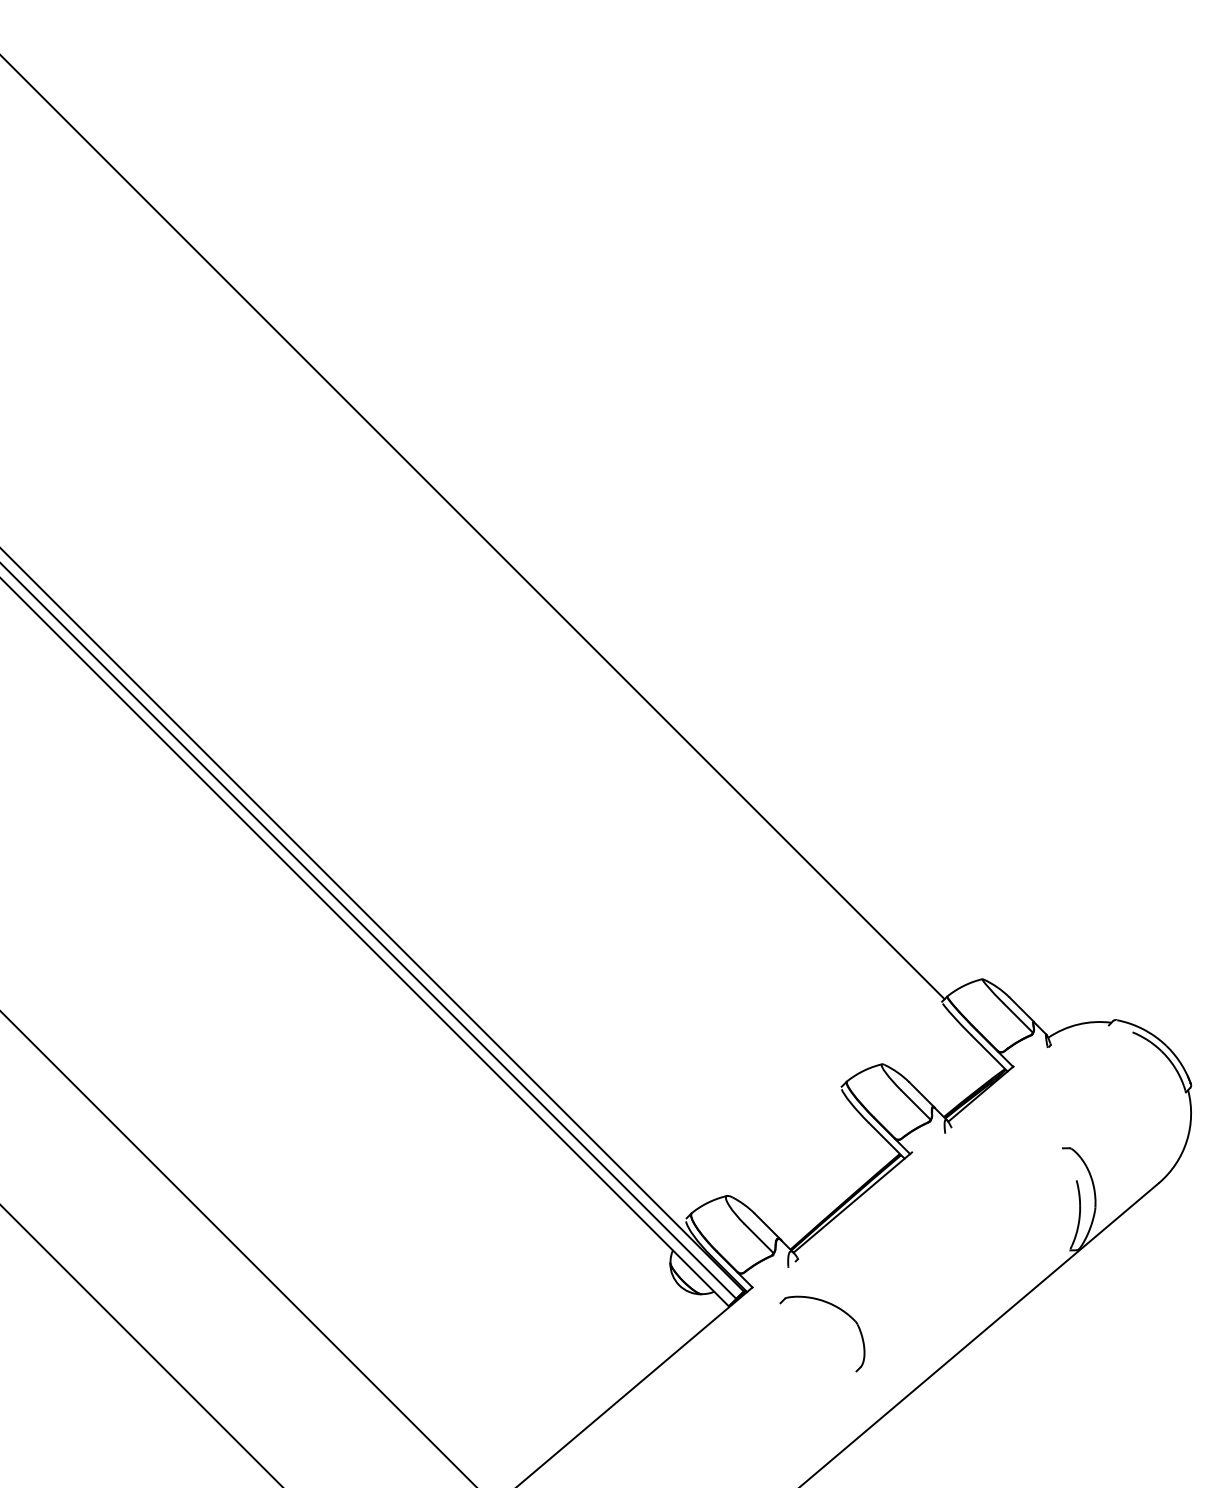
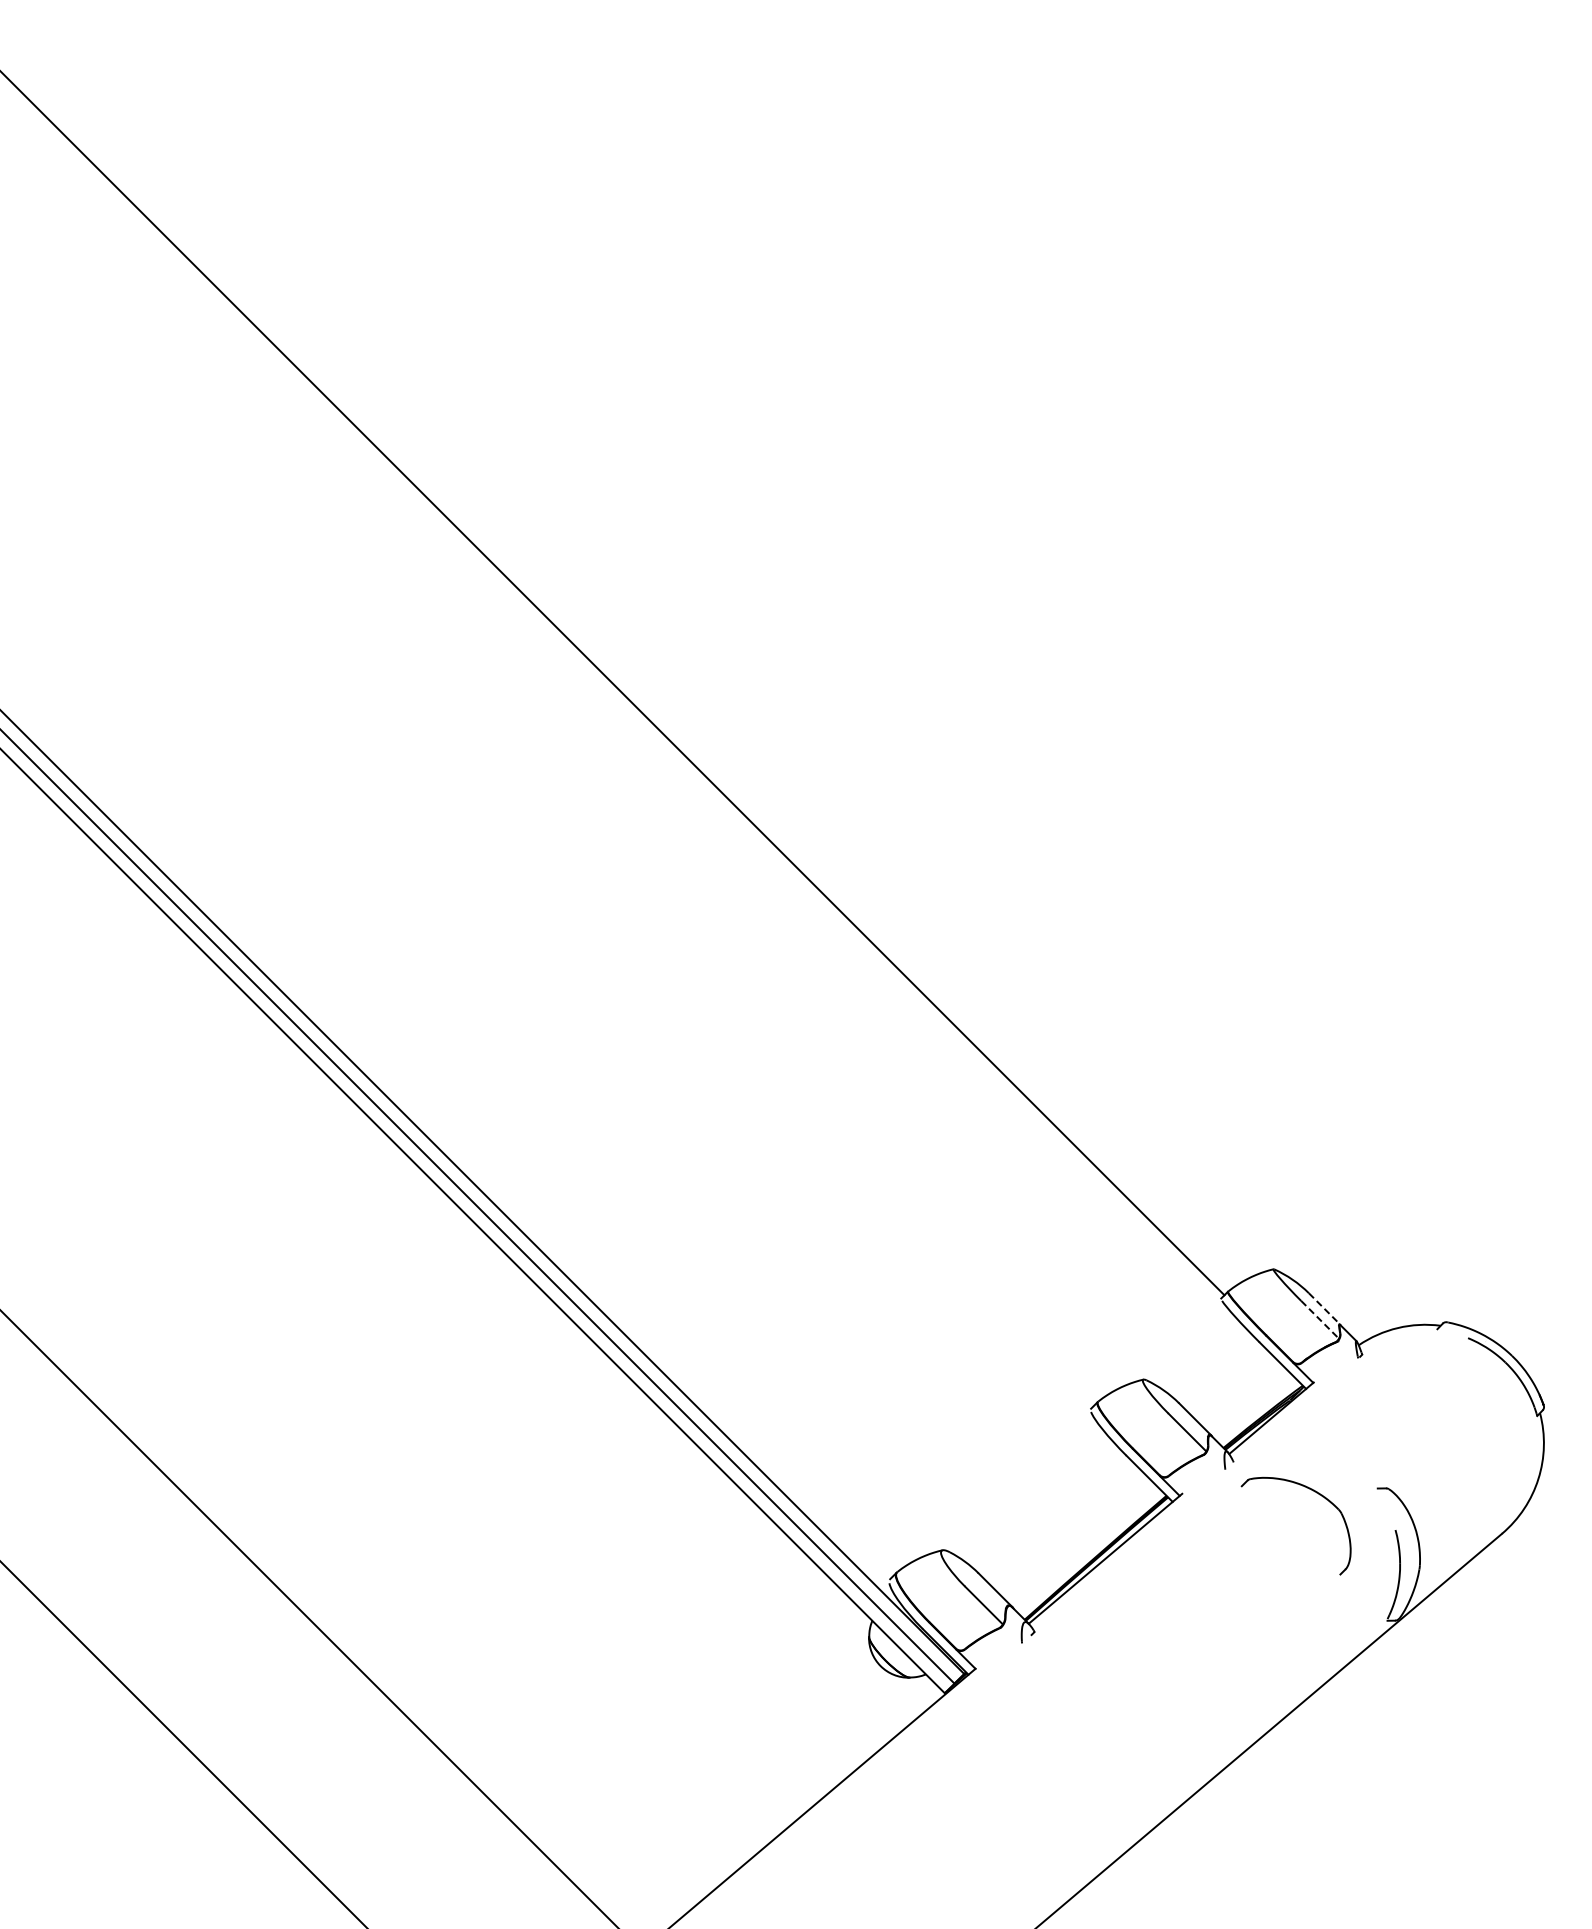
line: (1021, 1009) -> (1324, 1308), solid -> dashed
line: (1018, 1017) -> (1320, 1319), solid -> dashed
part: (836, 1308) -> (1314, 1492), moved

